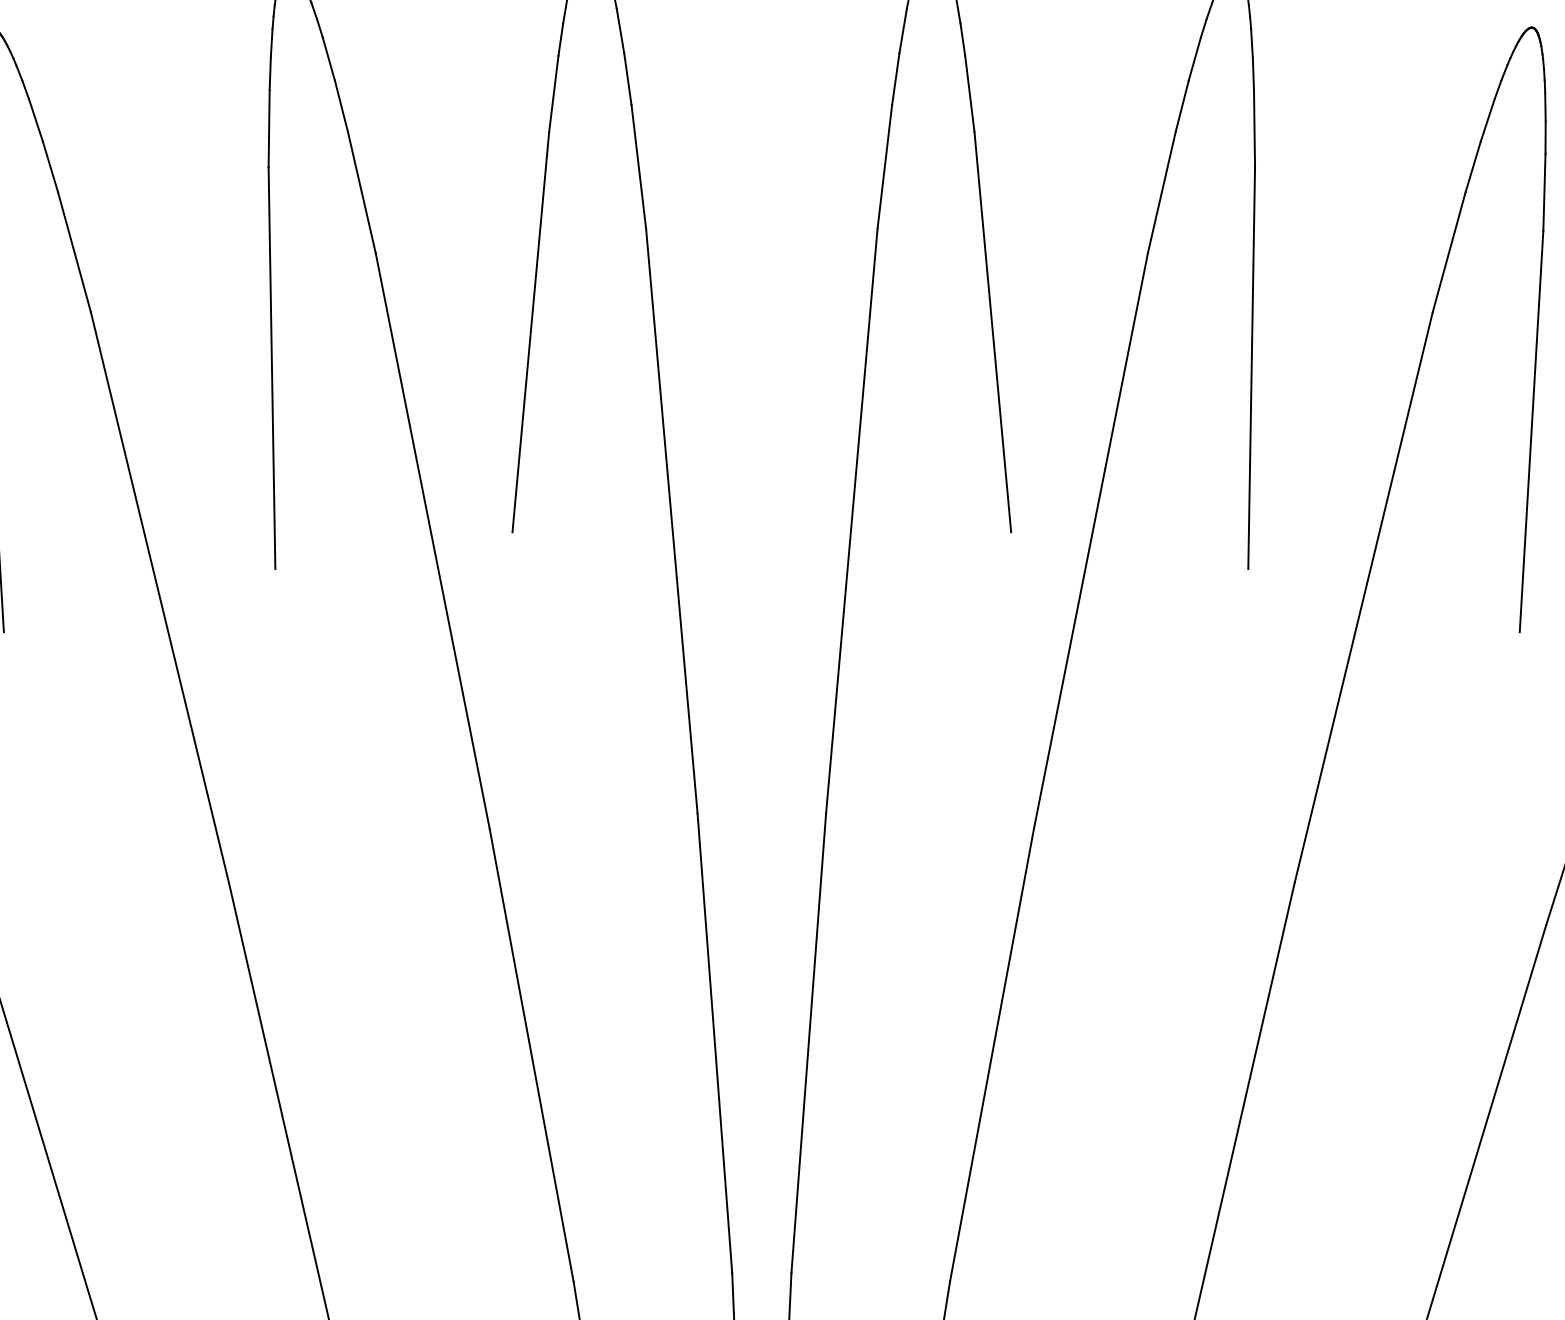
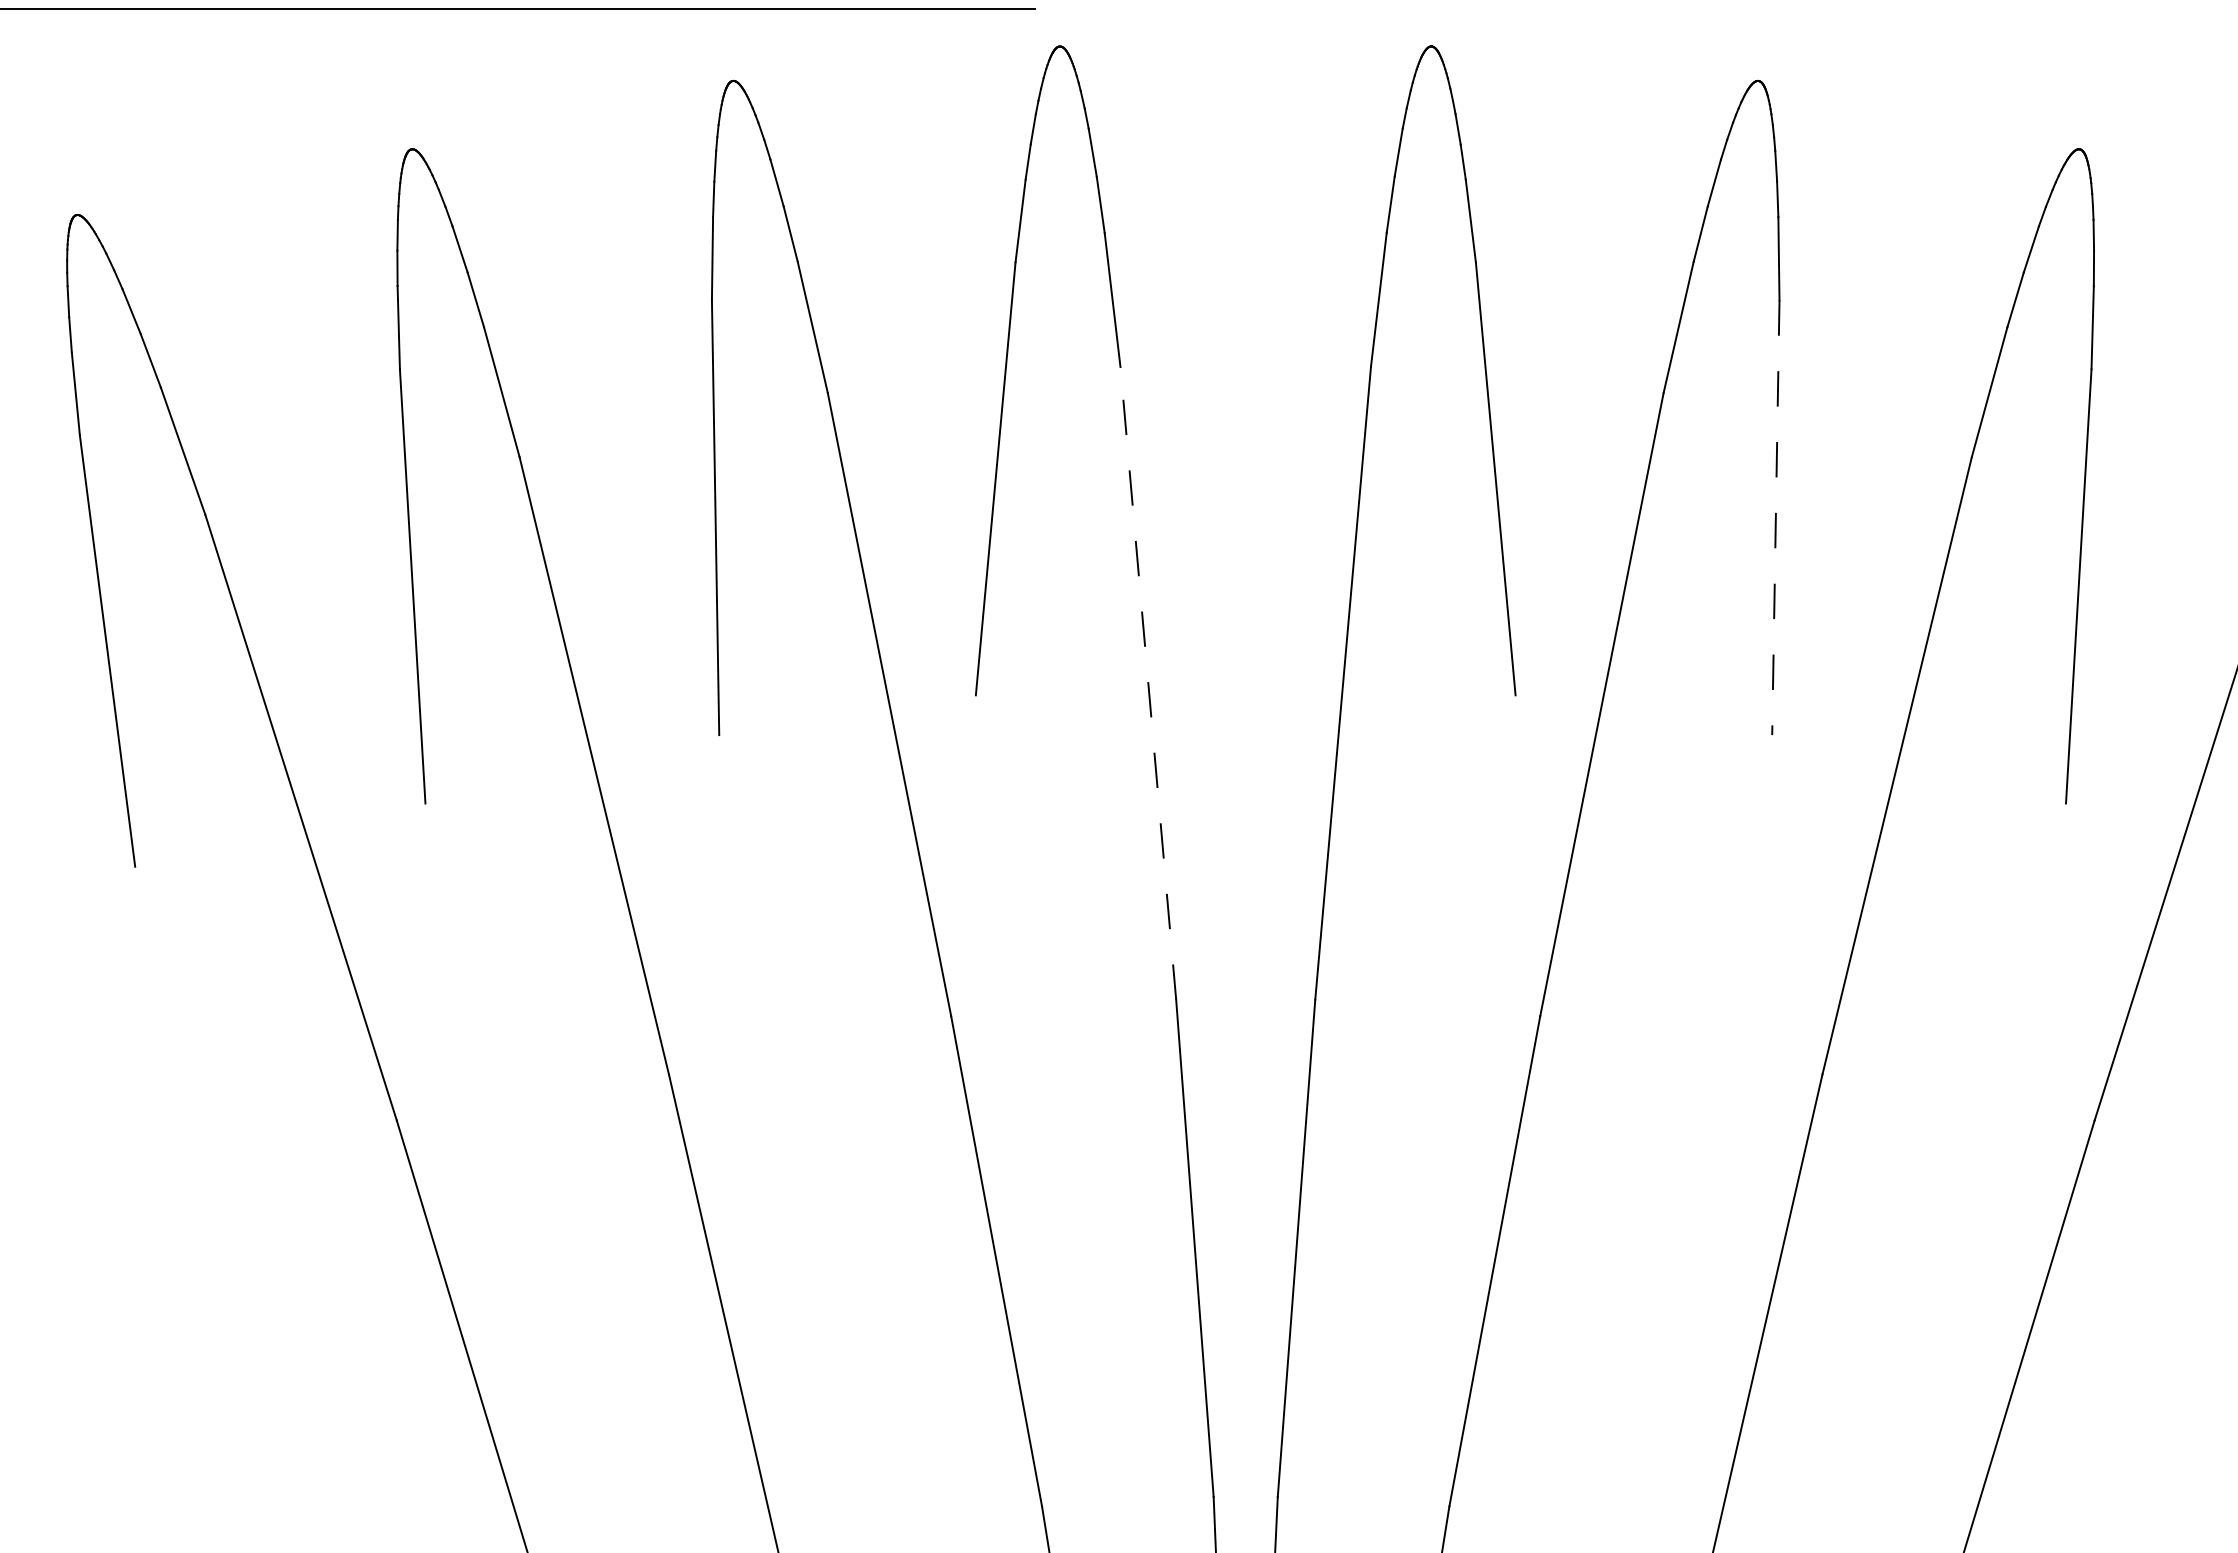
line: (1251, 368) -> (1775, 518), solid -> dashed
line: (671, 521) -> (1148, 683), solid -> dashed

